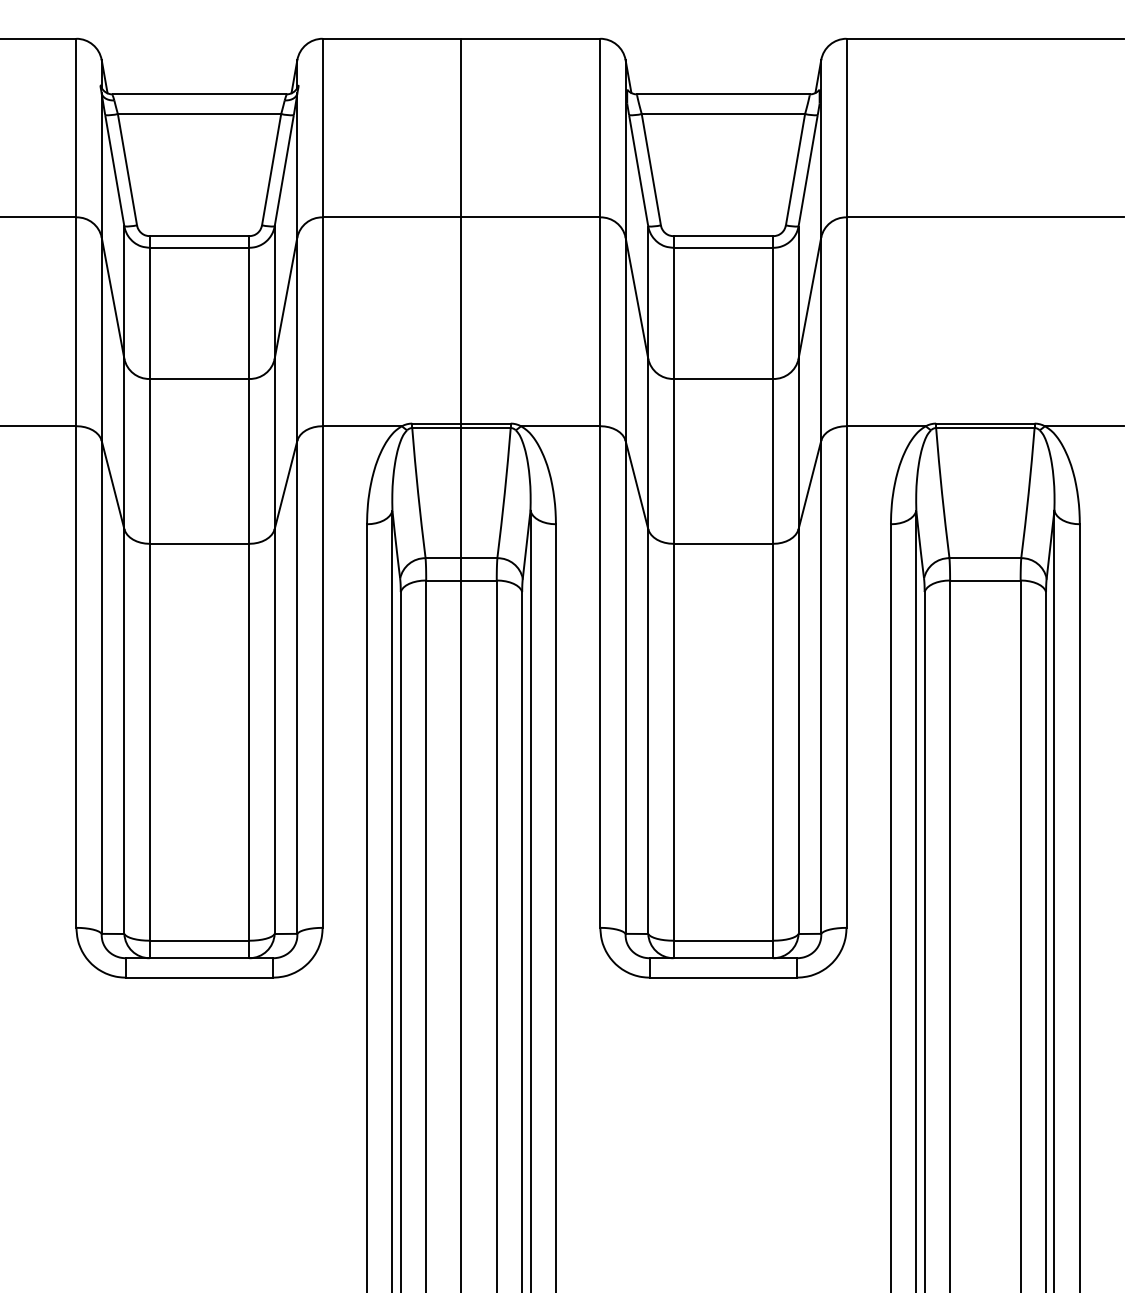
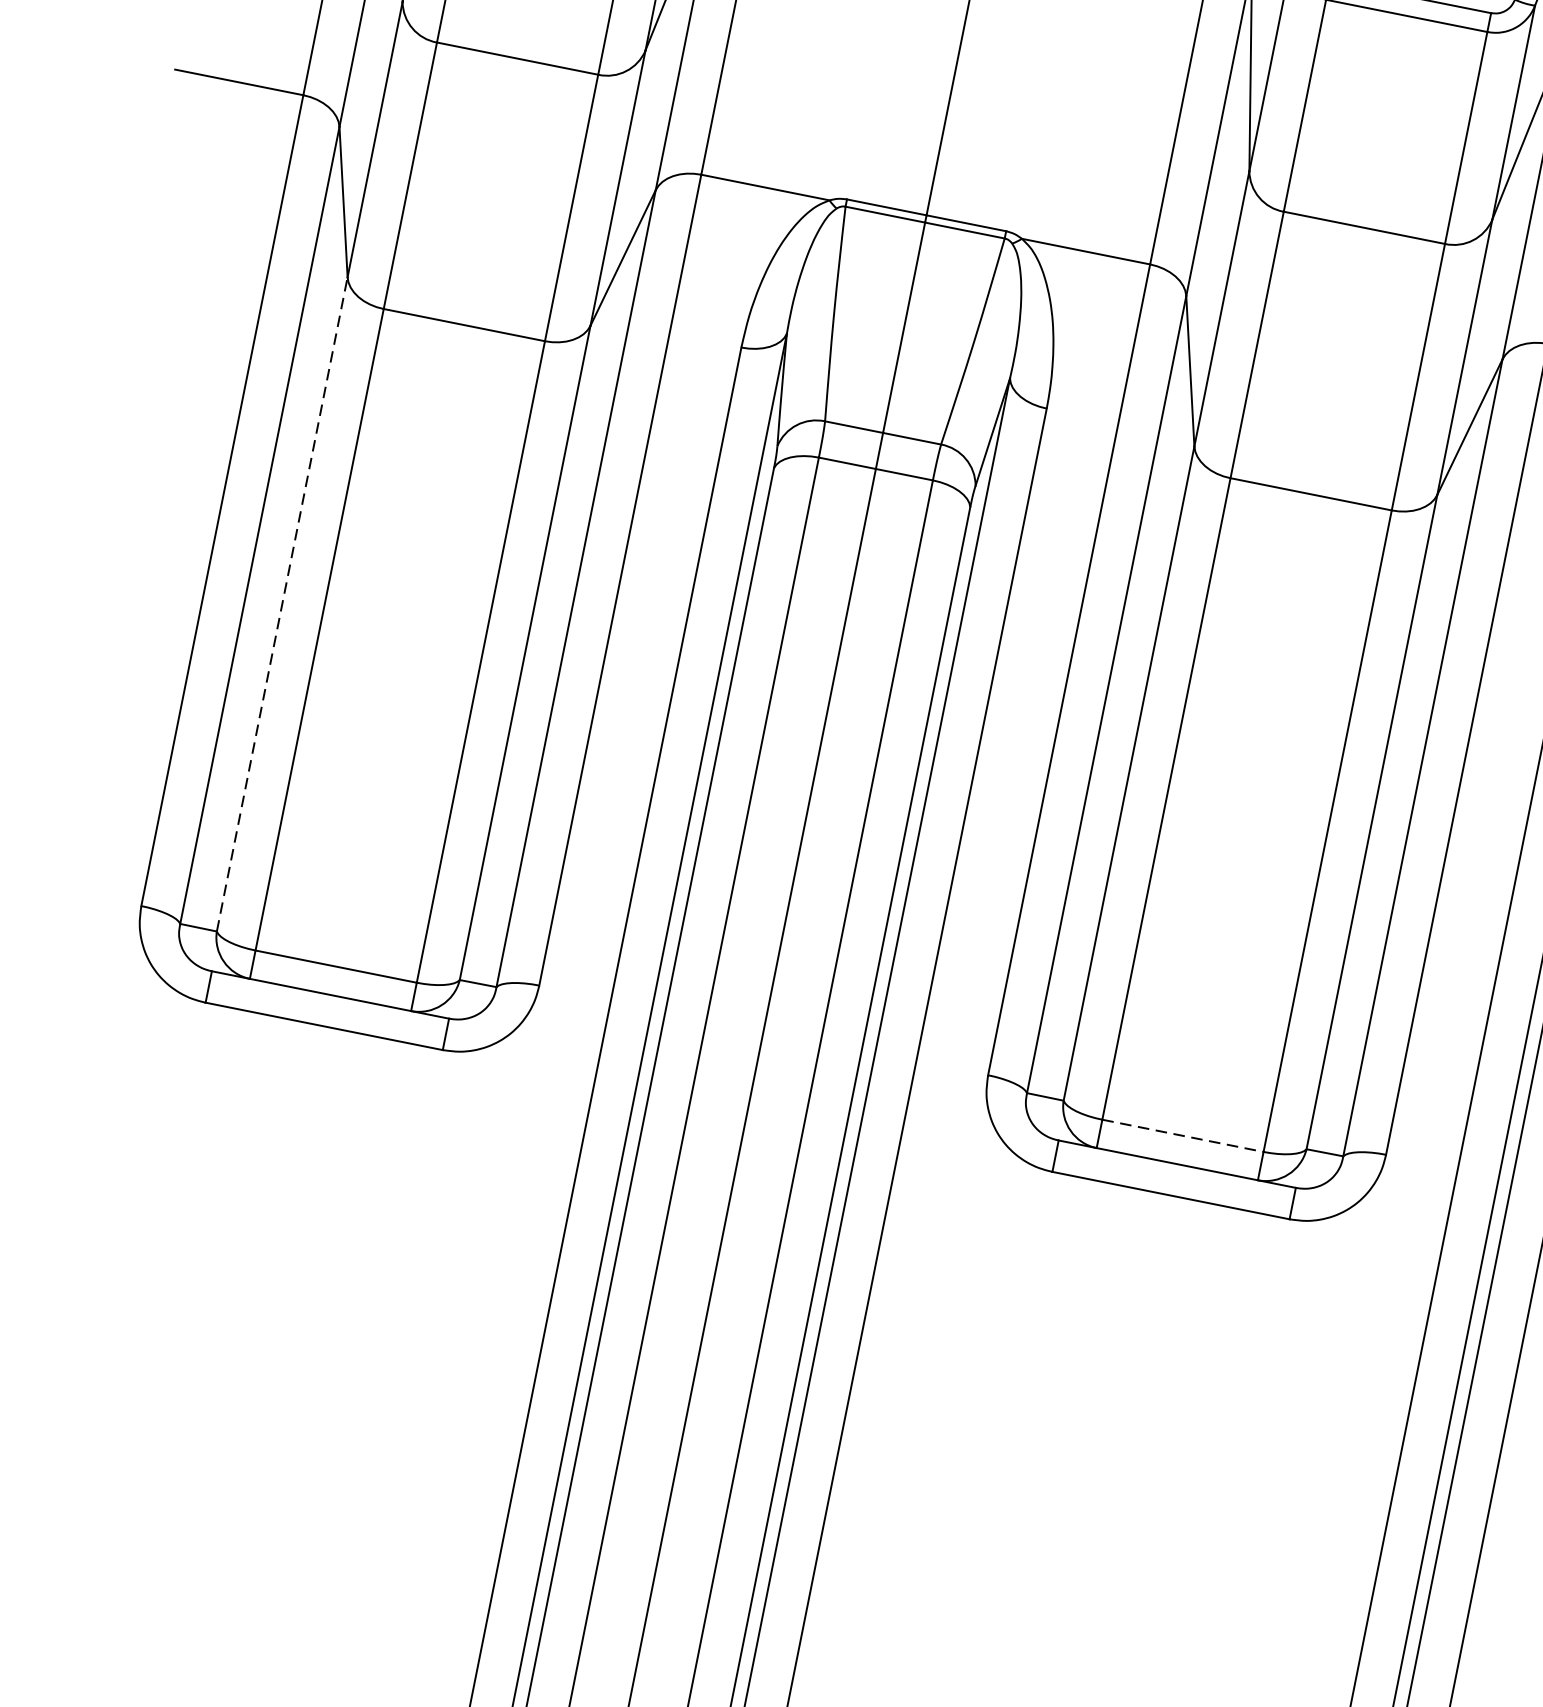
line: (124, 731) -> (282, 604), solid -> dashed
line: (723, 940) -> (1183, 1135), solid -> dashed

